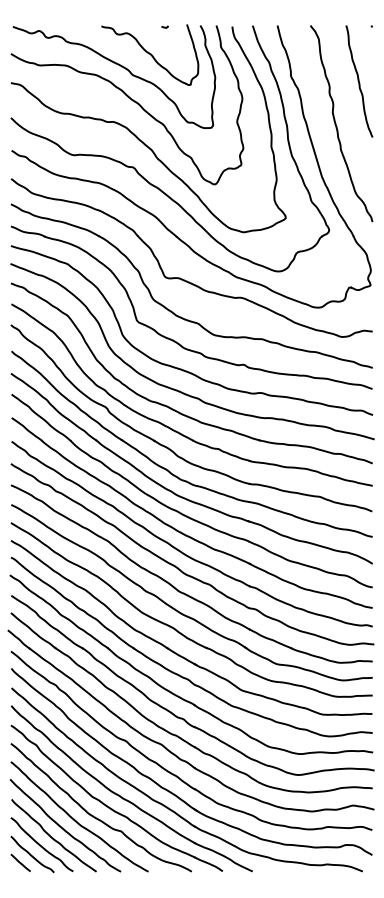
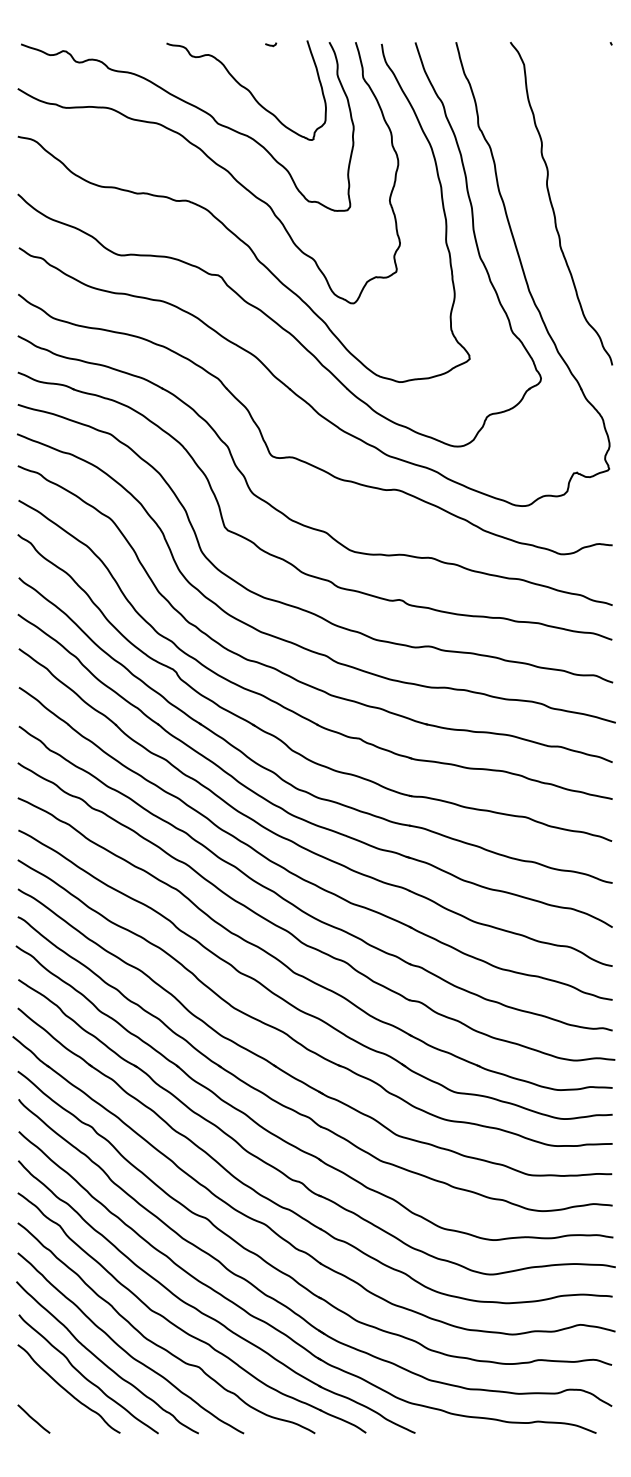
curve: (359, 81) -> (590, 134), removed
curve: (31, 854) -> (51, 1405), removed

